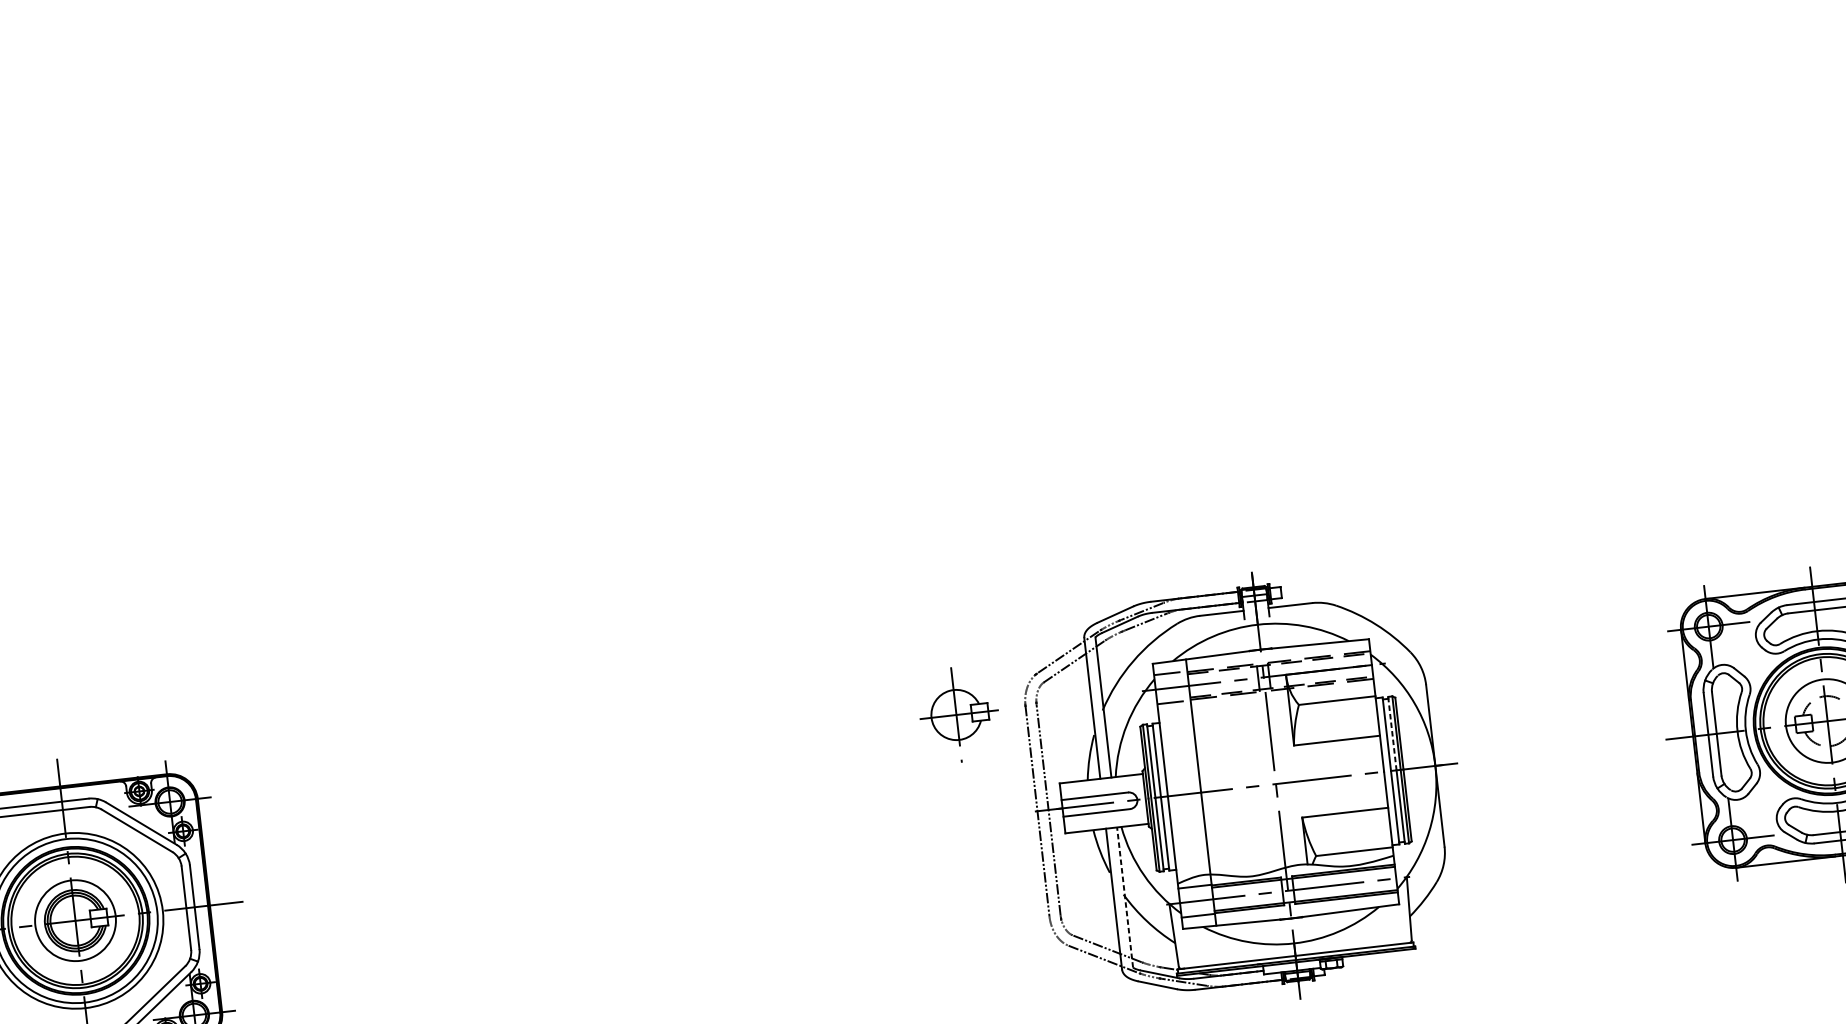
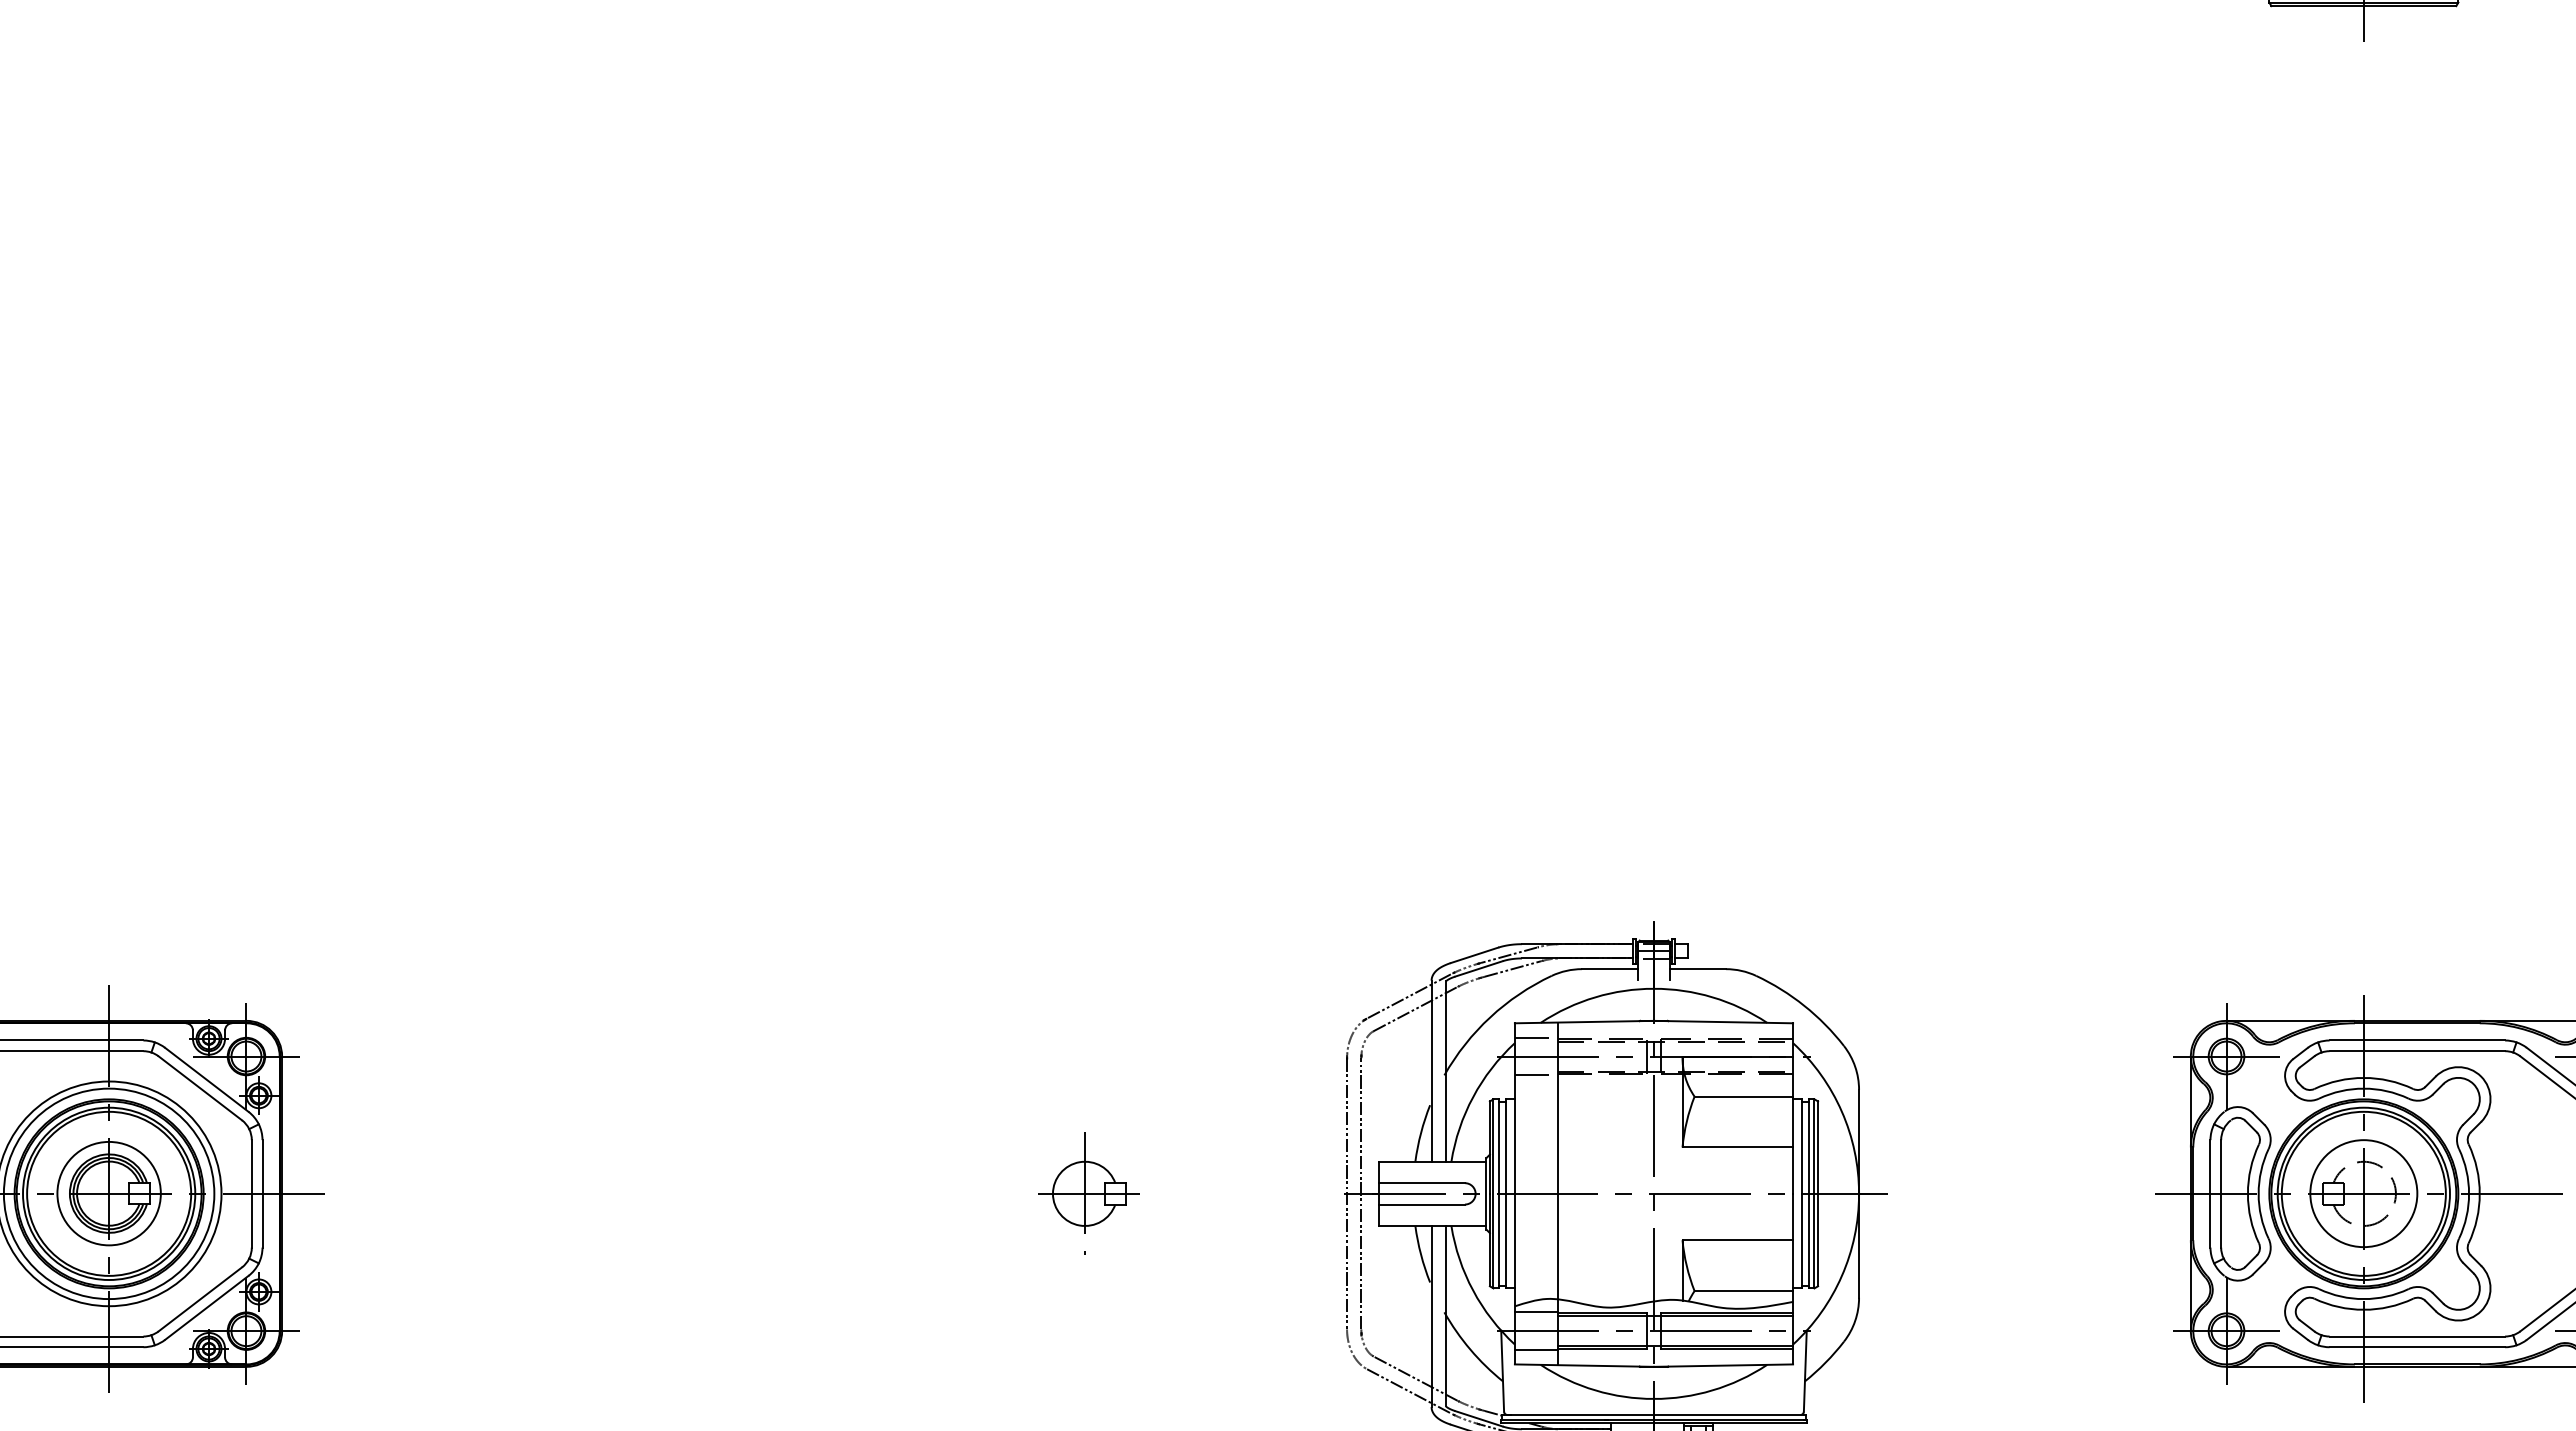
part: (959, 714) -> (1088, 1193), moved
line: (1392, 734) -> (1809, 1147), dashed -> solid
line: (1124, 897) -> (1445, 1315), dashed -> solid

